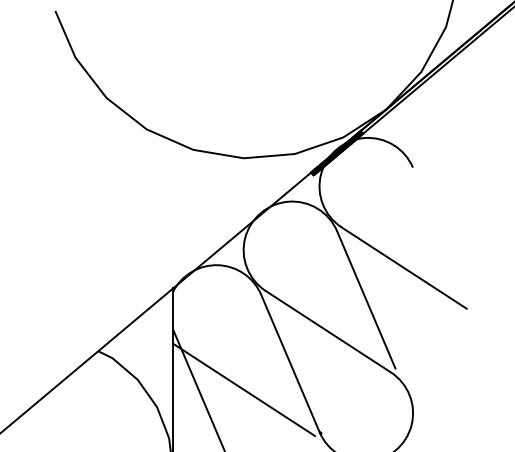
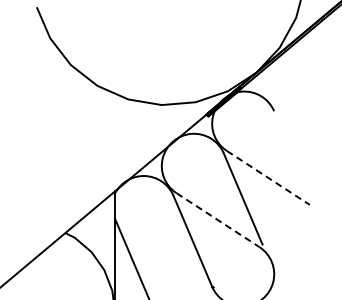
line: (404, 268) -> (268, 178), solid -> dashed
line: (329, 332) -> (218, 220), solid -> dashed
line: (244, 389) -> (162, 258), removed

